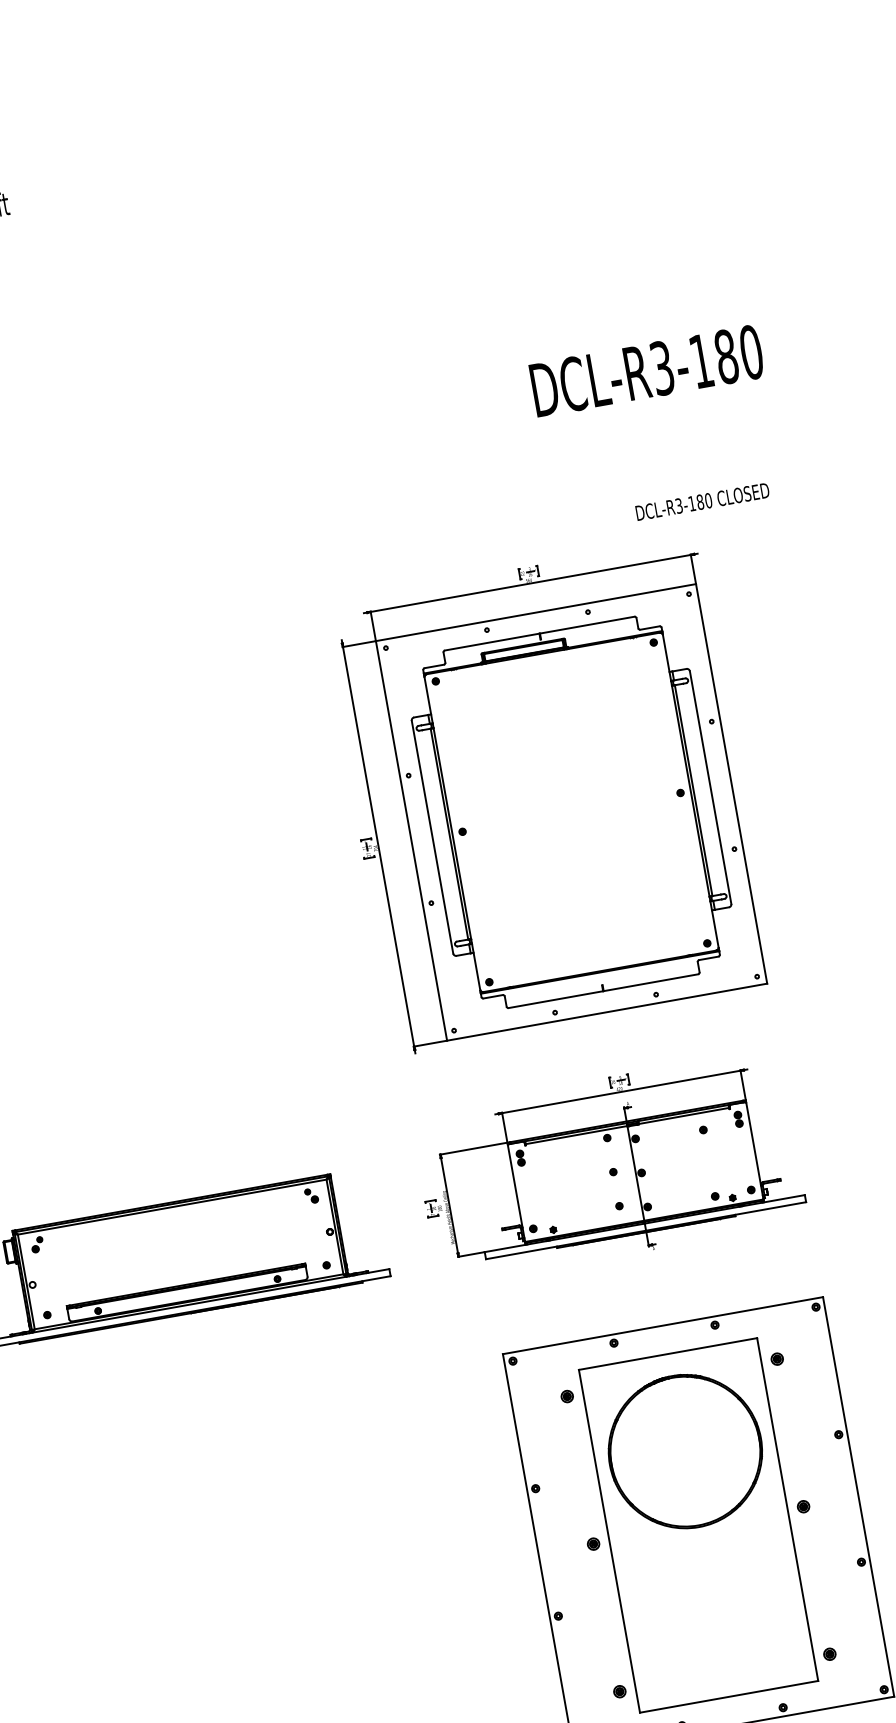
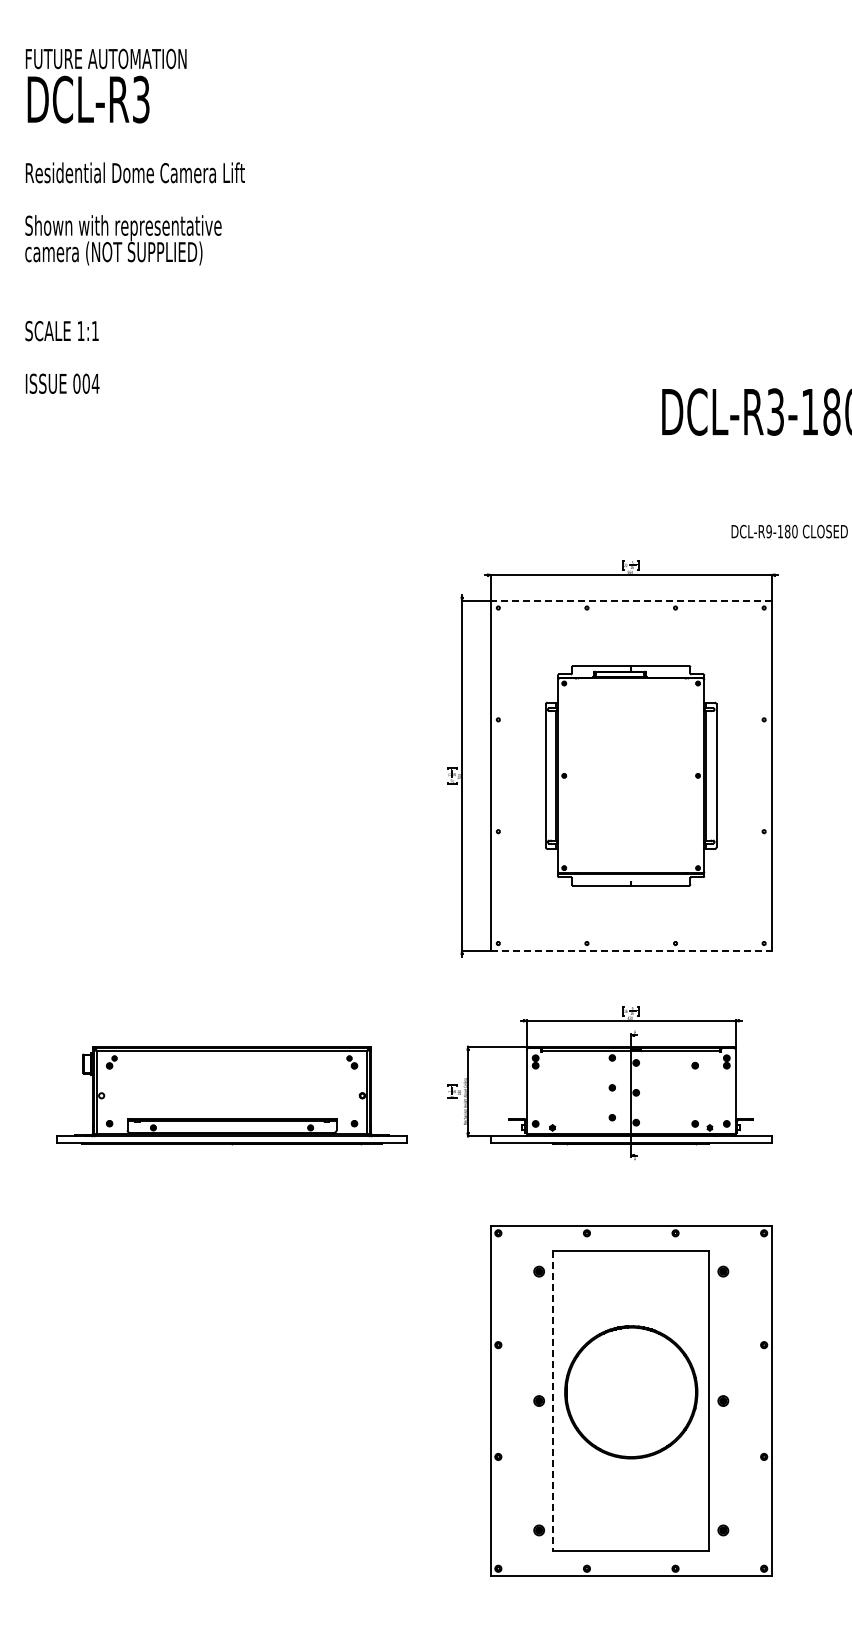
text: (678, 505) -> (768, 531), DCL-R3-180 -> DCL-R9-180
line: (535, 612) -> (630, 600), solid -> dashed
part: (570, 812) -> (630, 775), size x0.7
line: (607, 1011) -> (631, 950), solid -> dashed
part: (685, 1451) -> (631, 1392), moved
line: (609, 1541) -> (553, 1401), solid -> dashed

